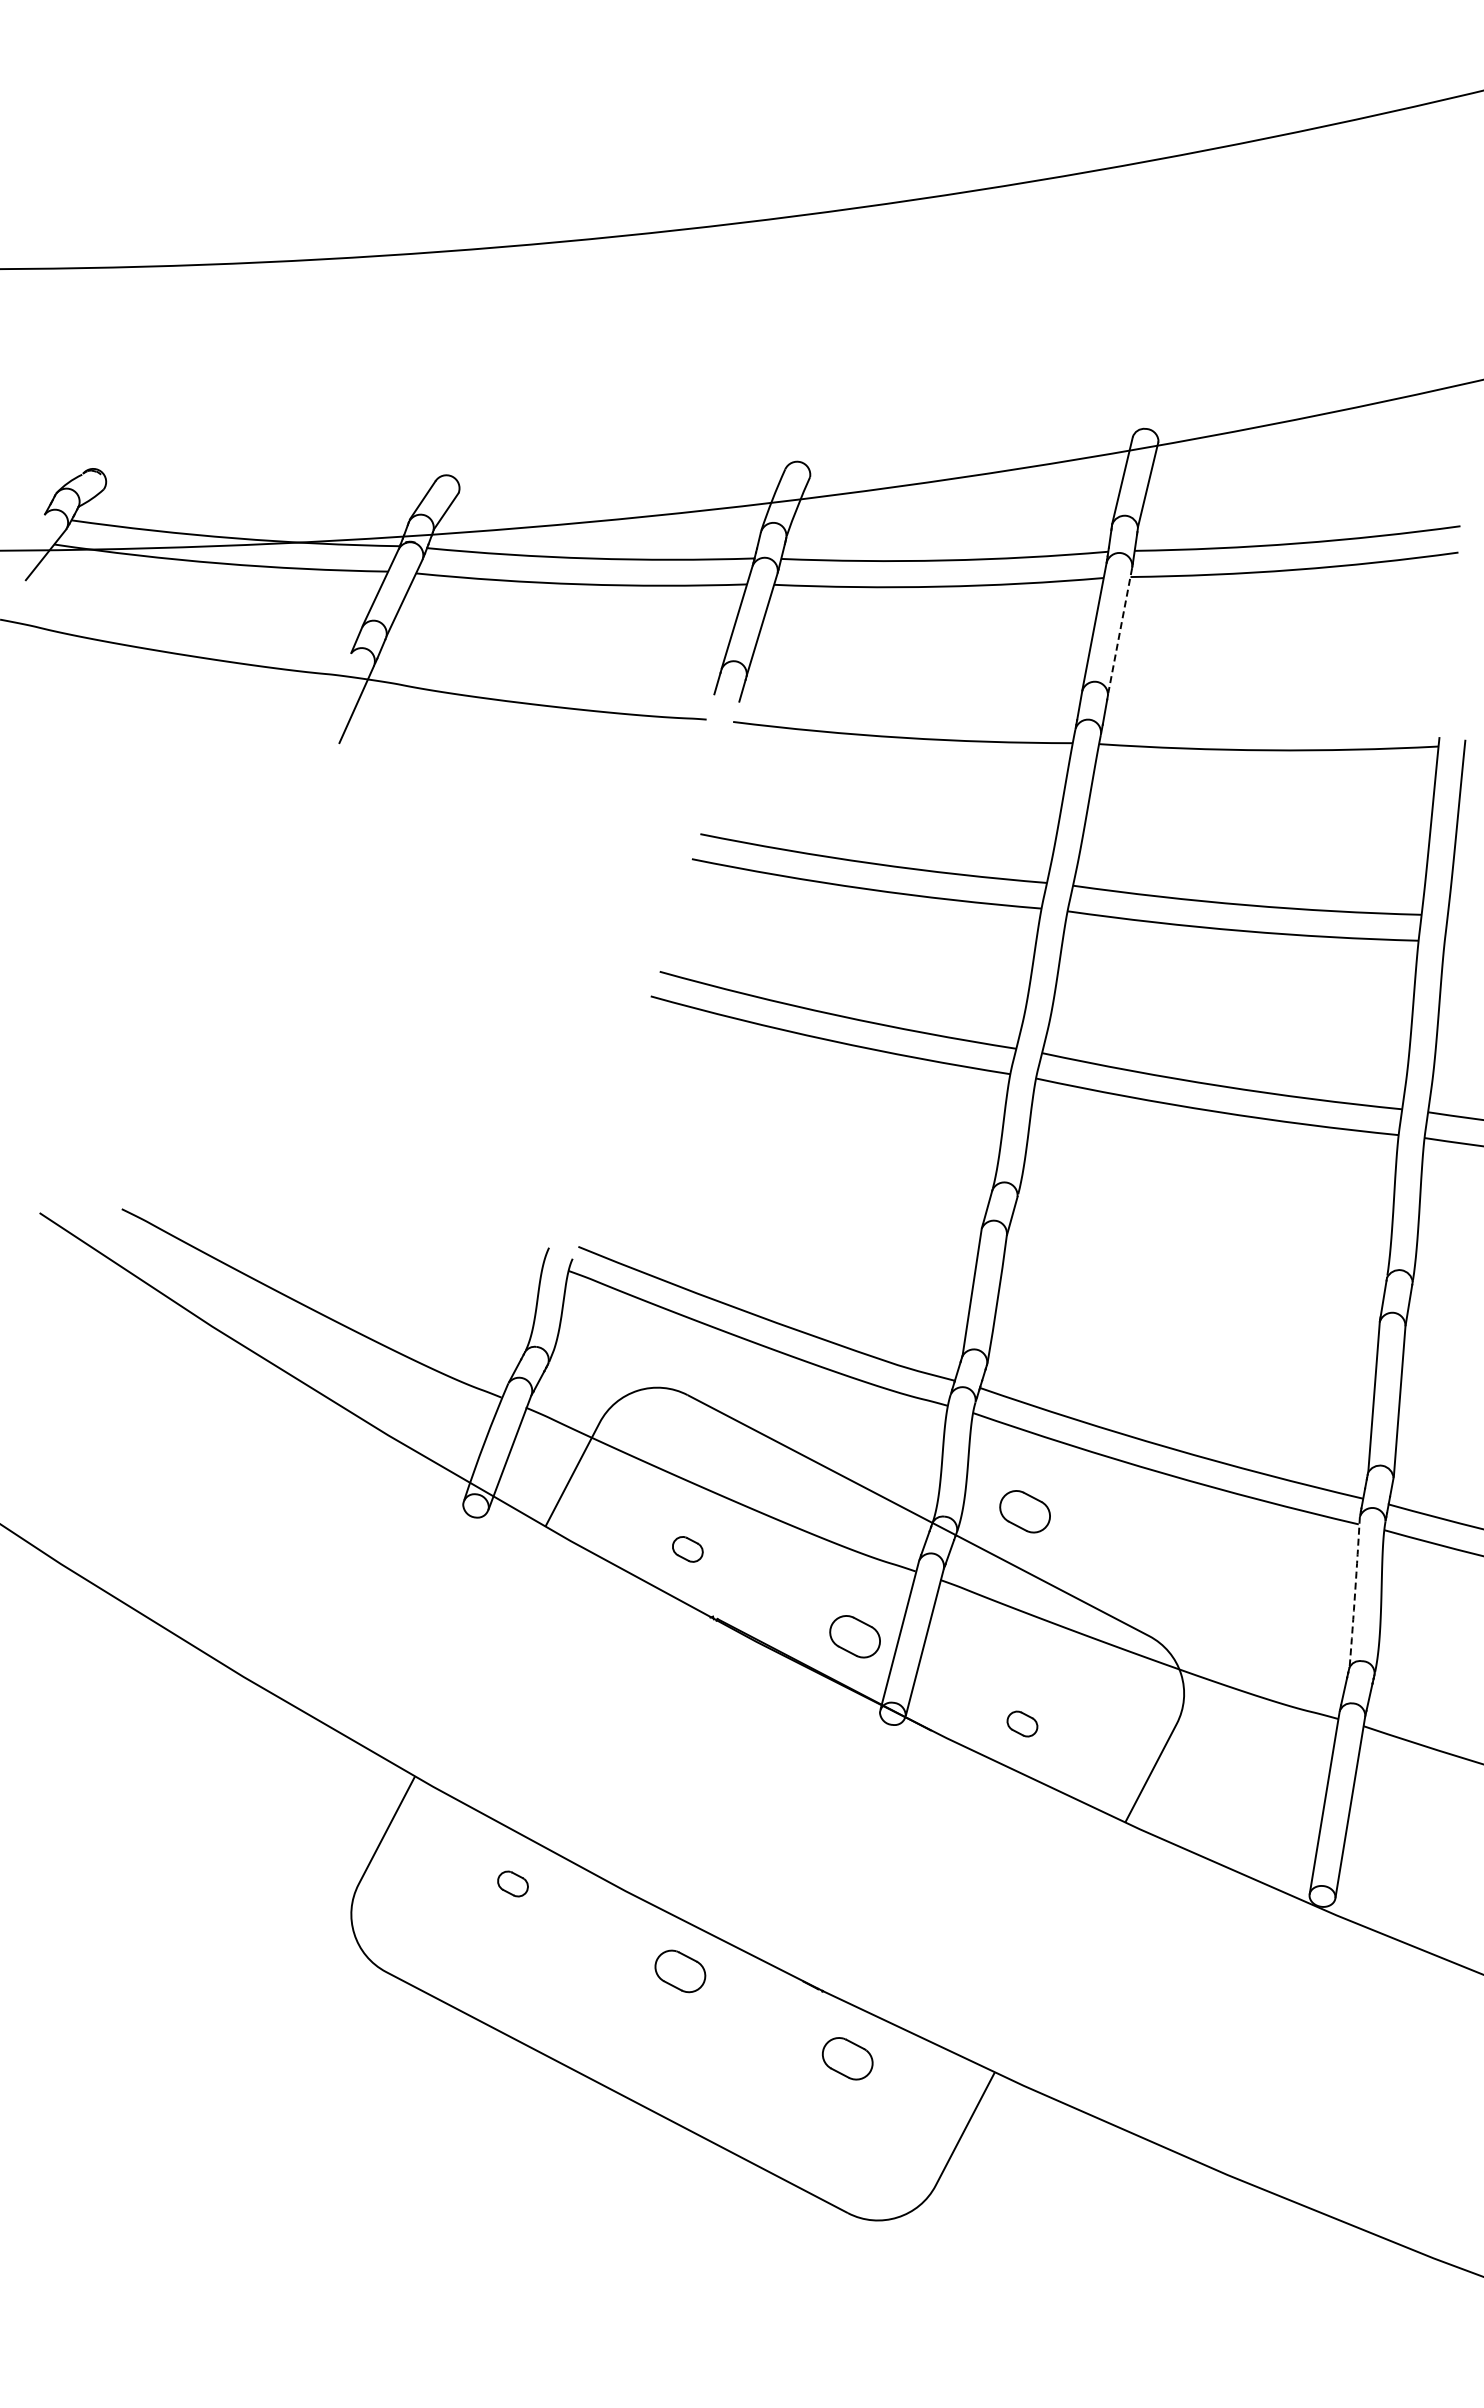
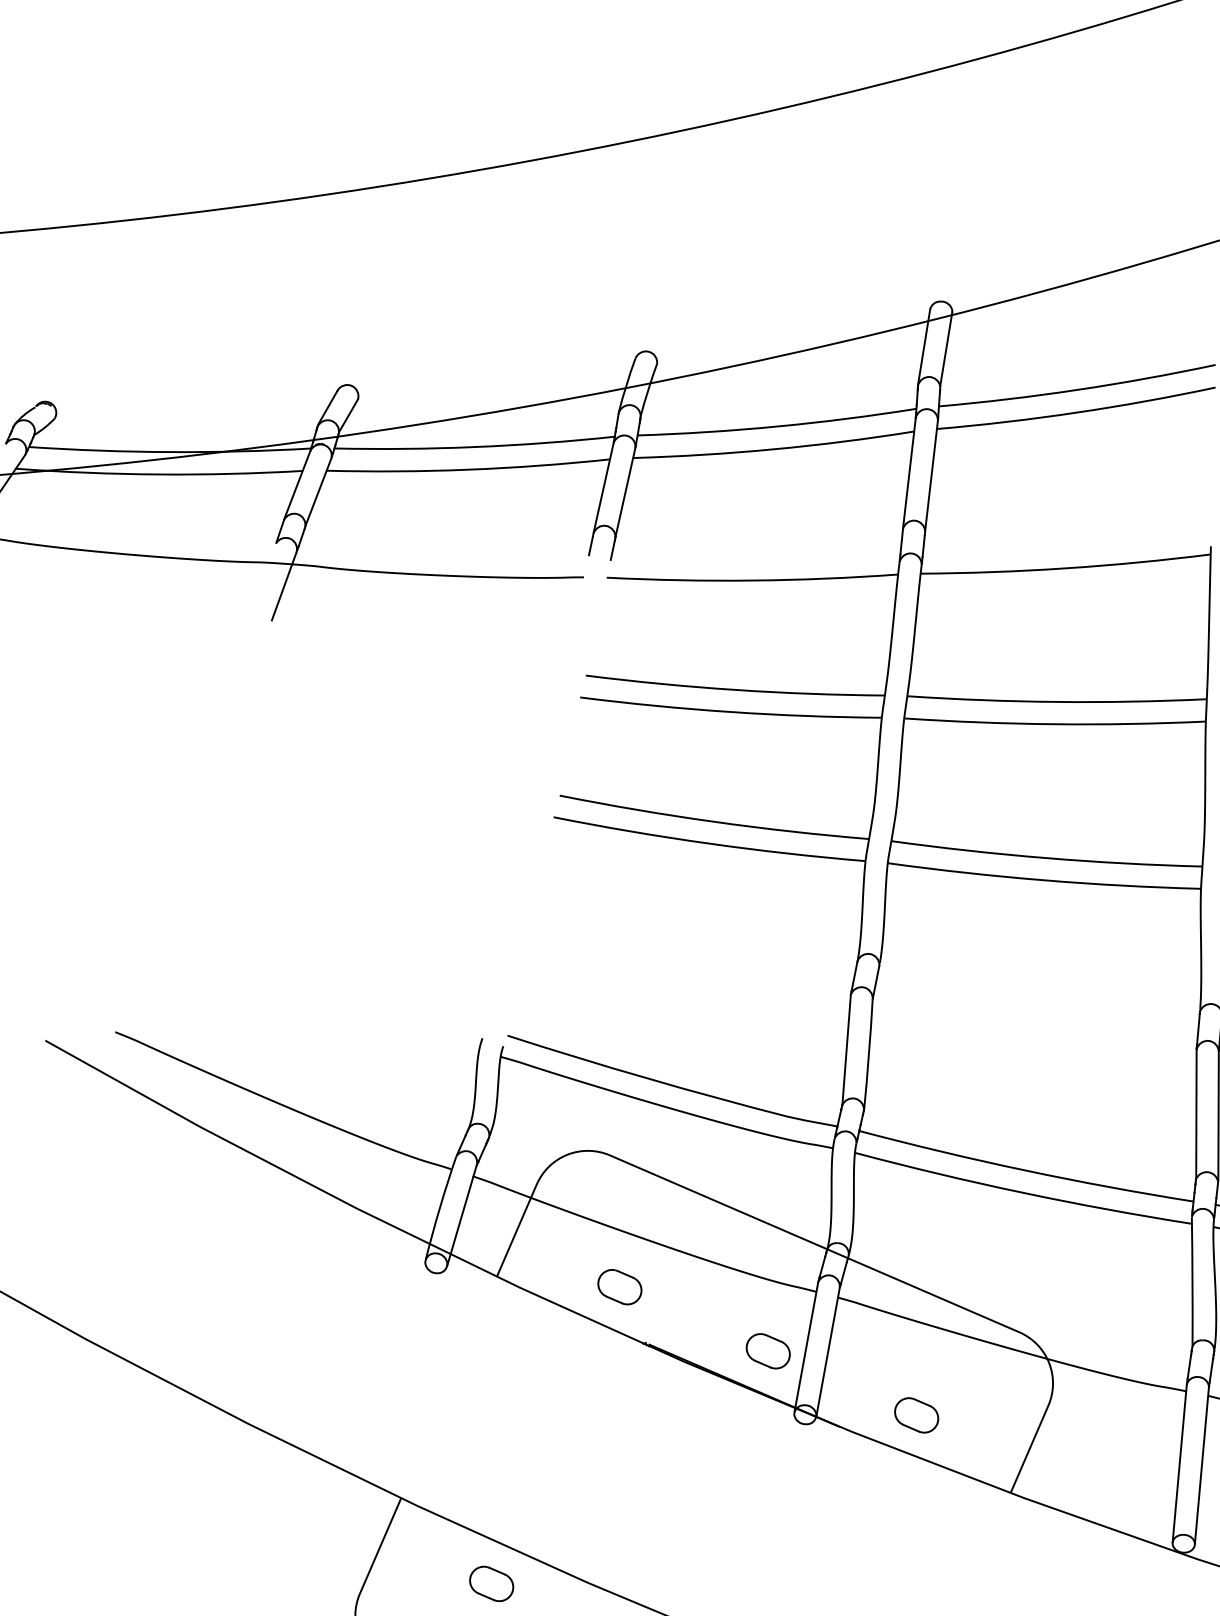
line: (1120, 630) -> (931, 475), dashed -> solid
part: (1024, 1511) -> (905, 1233), removed
part: (687, 1549) -> (619, 1287), size x1.67
arc: (1355, 1591) -> (1192, 1281), dashed -> solid
part: (1022, 1723) -> (916, 1414), size x1.67
part: (512, 1883) -> (491, 1583), size x1.67

